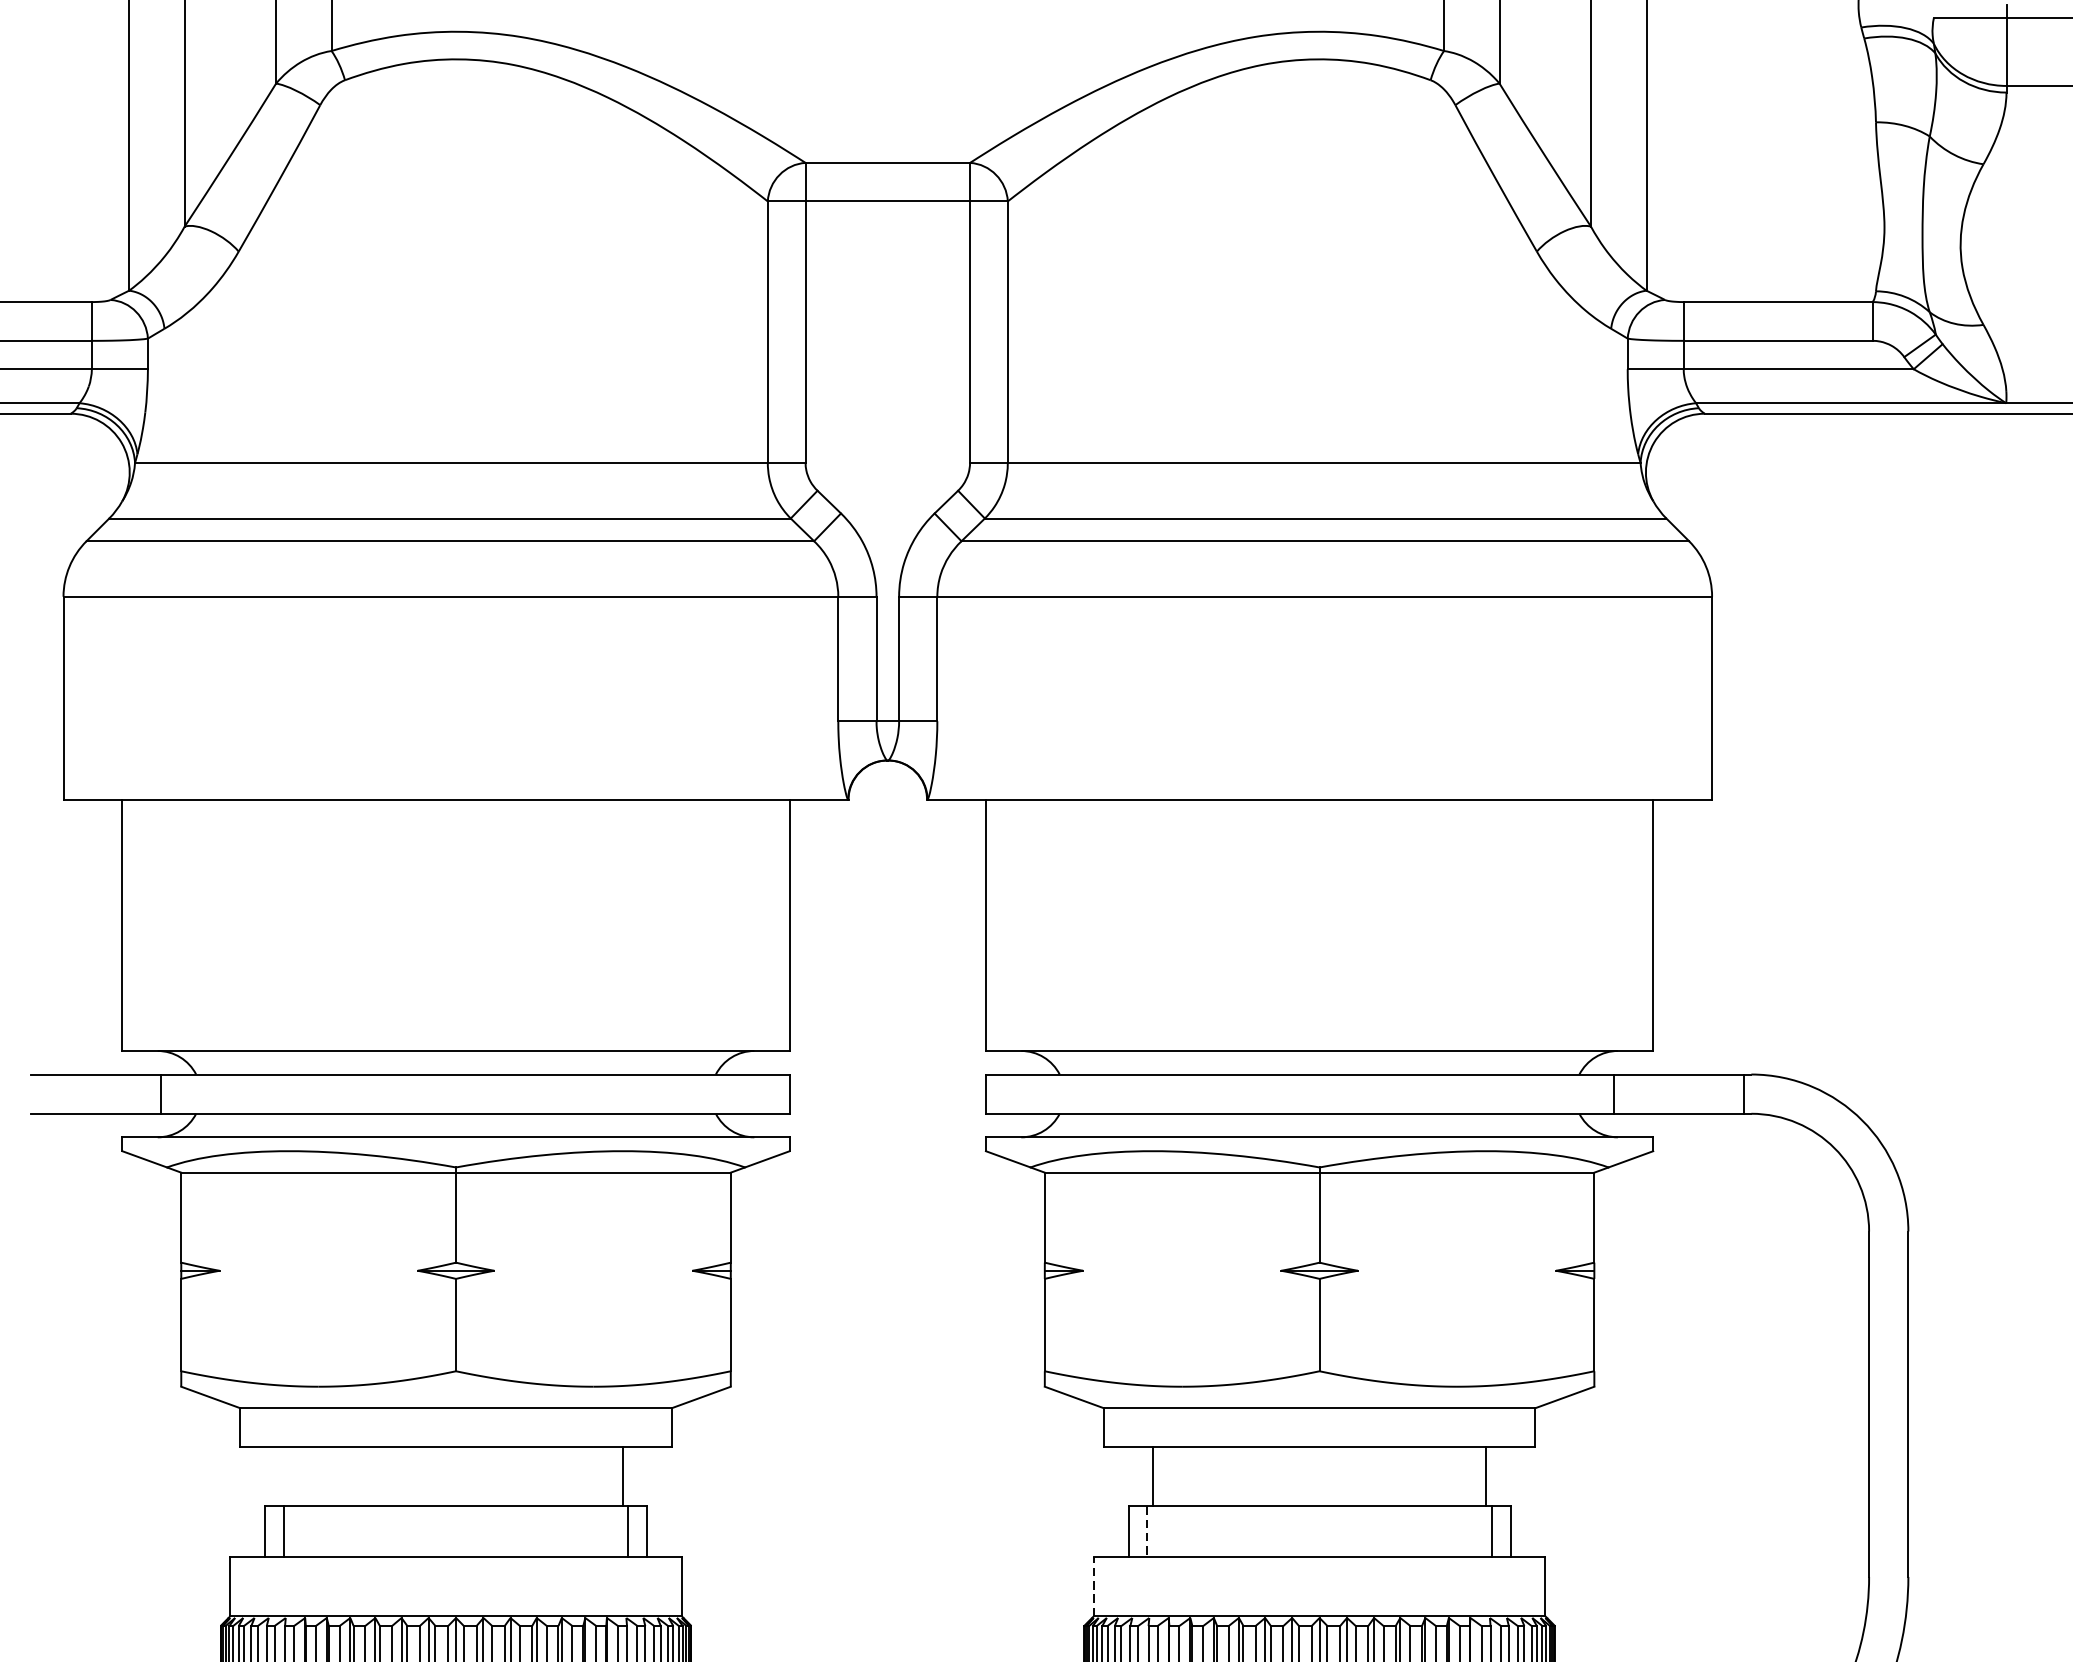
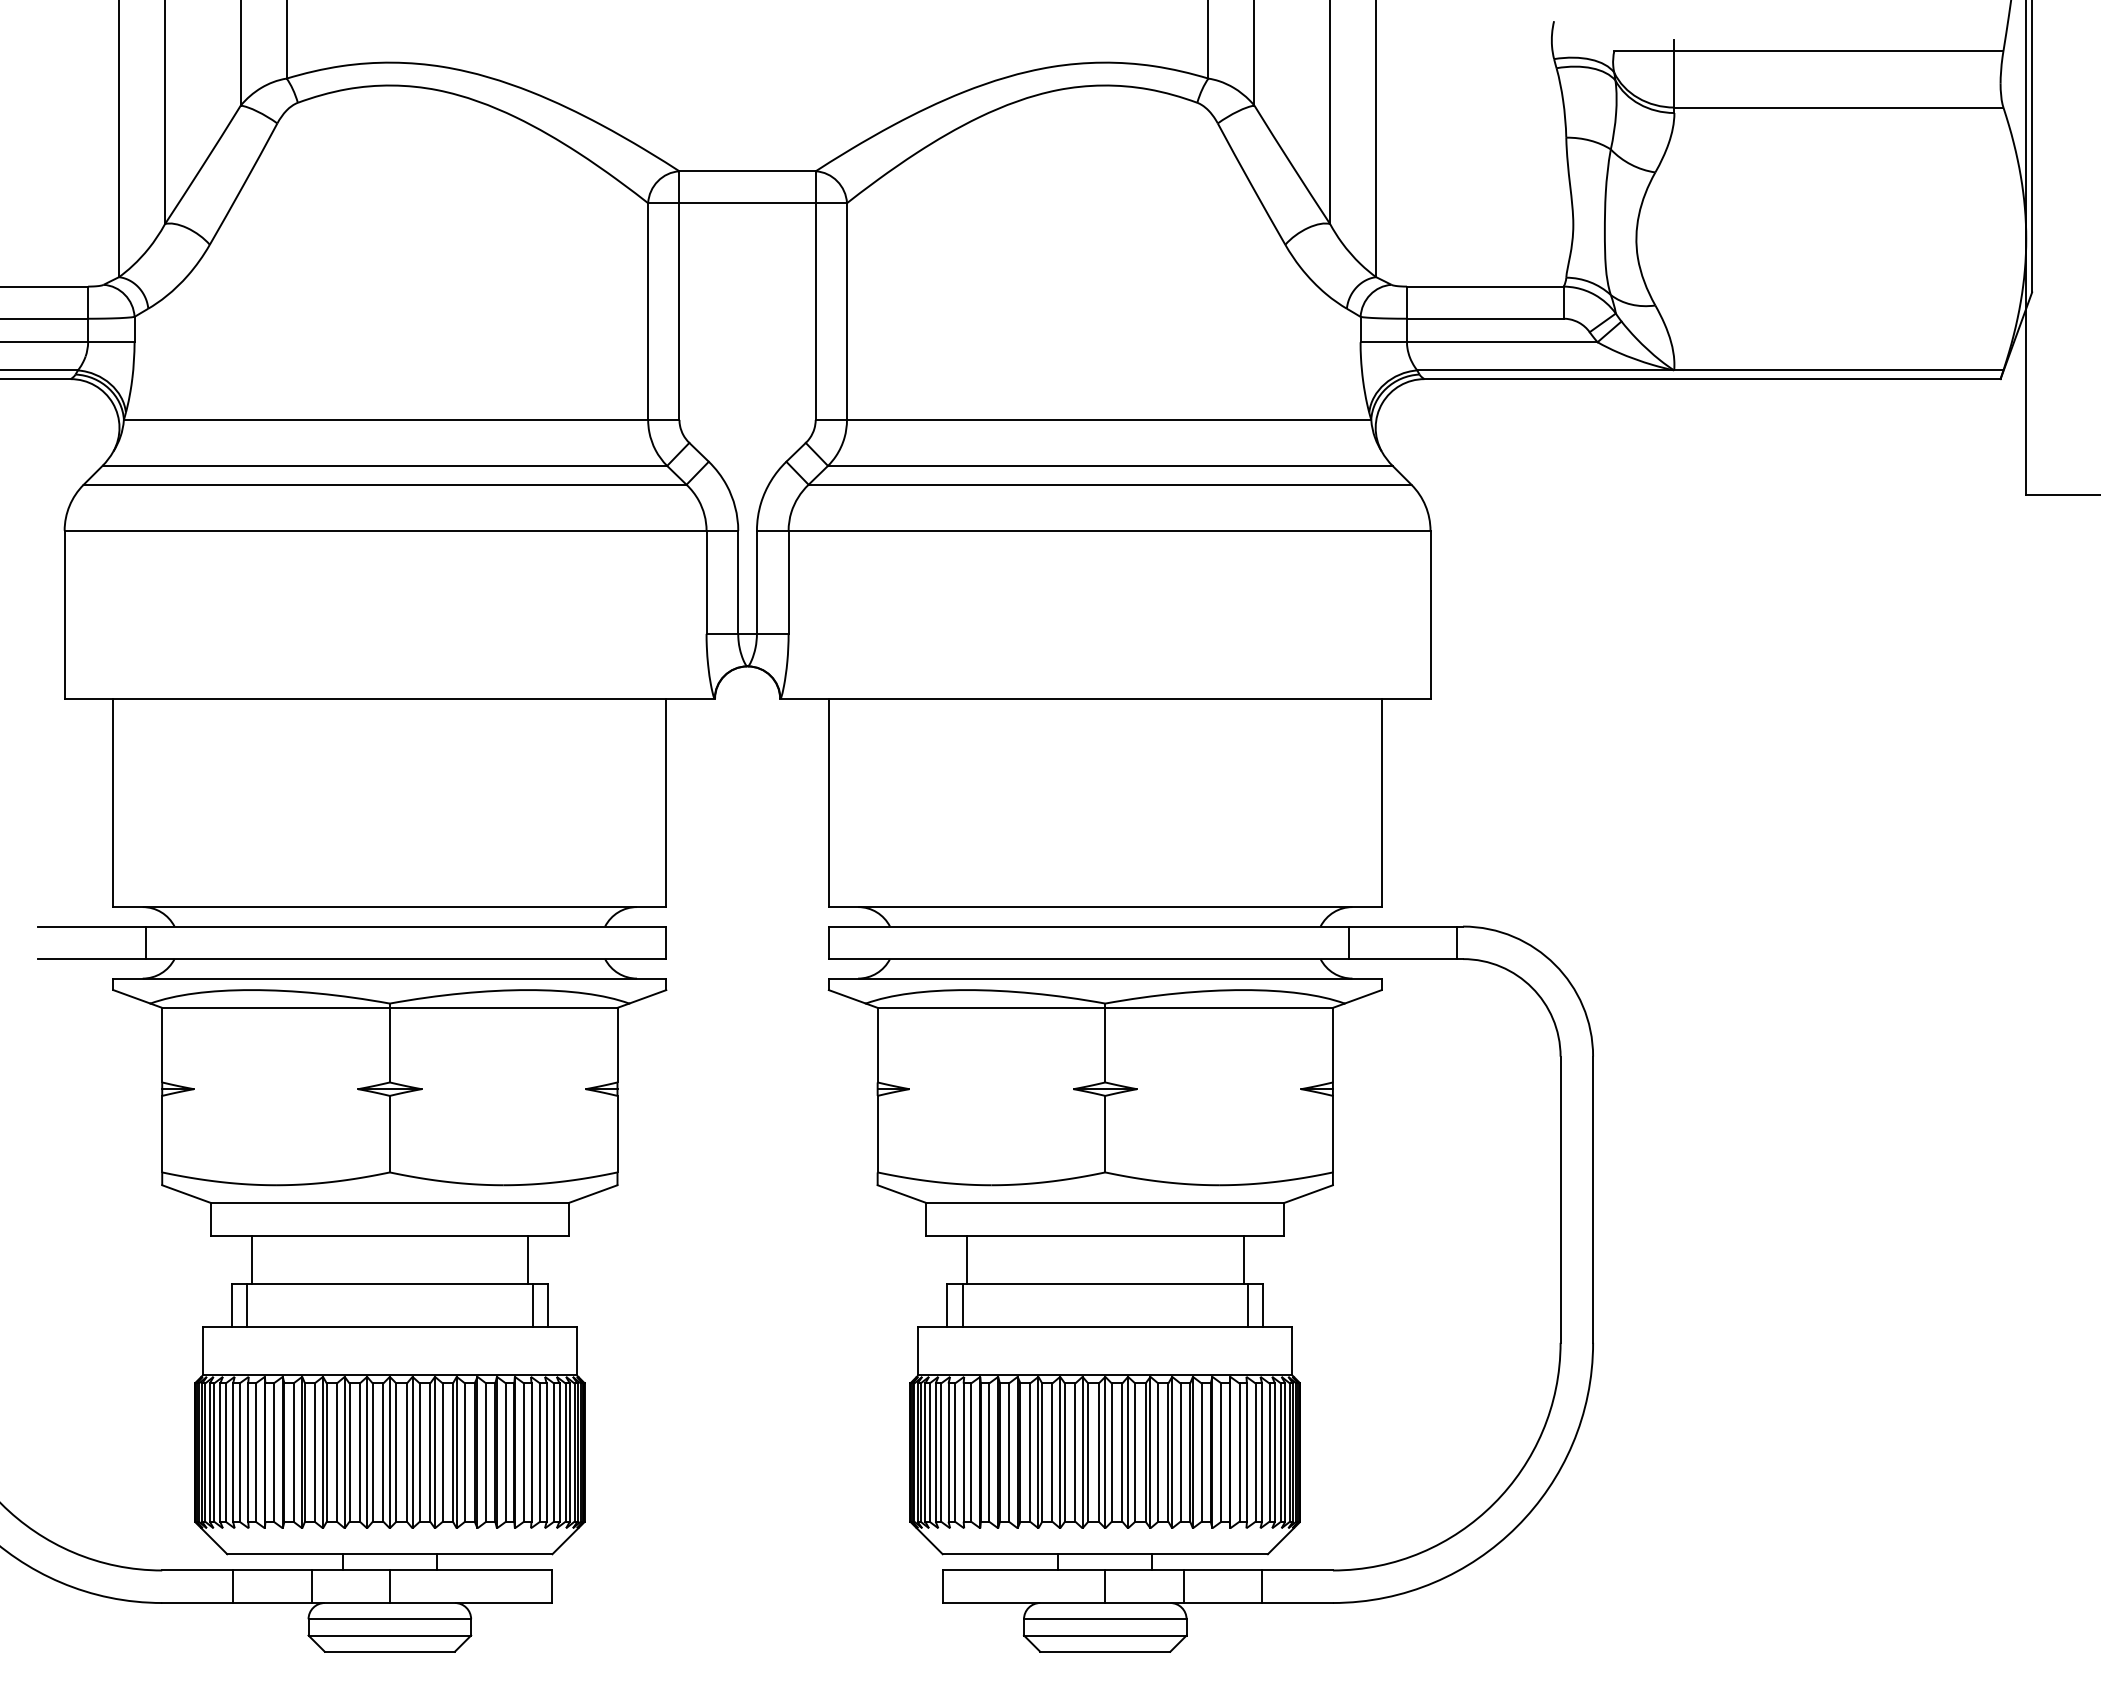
line: (289, 1476) -> (251, 1259), added
line: (1147, 1531) -> (962, 1305), dashed -> solid
line: (1094, 1586) -> (918, 1350), dashed -> solid

